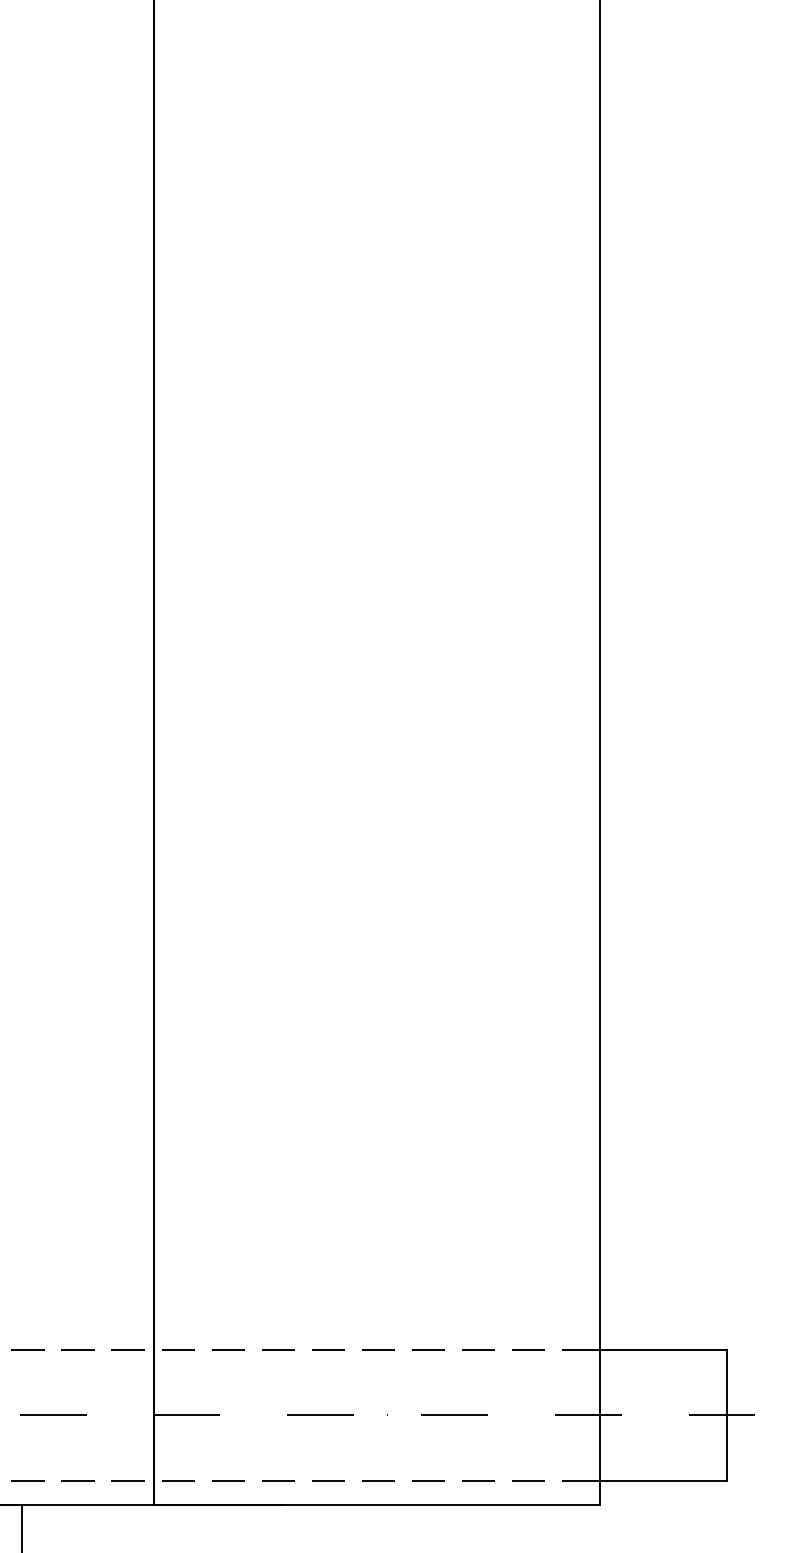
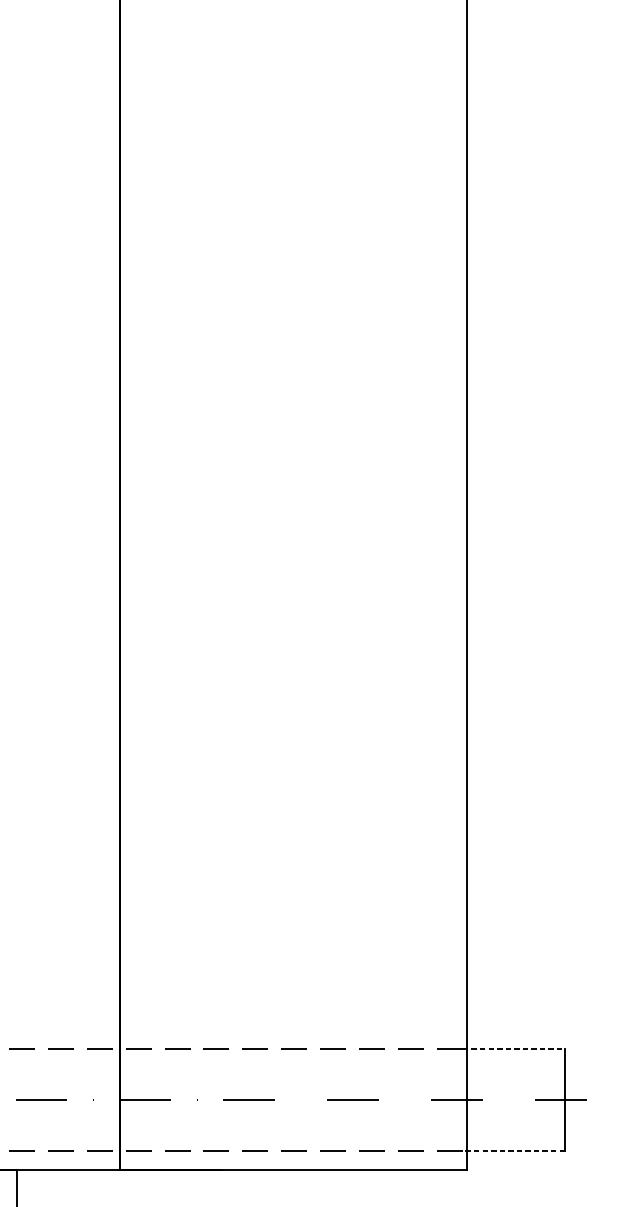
line: (660, 1349) -> (513, 1048), solid -> dashed
line: (660, 1480) -> (513, 1150), solid -> dashed

